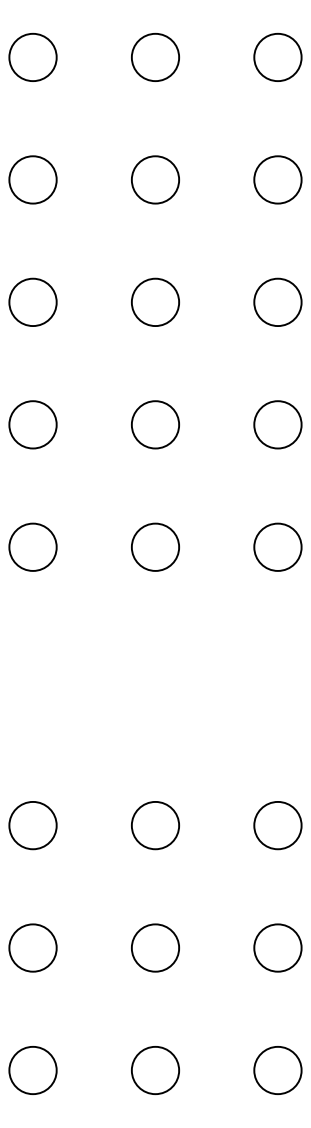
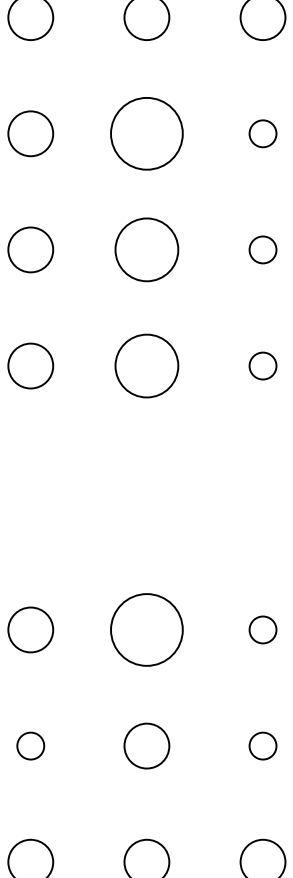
circle: (155, 302) -> (146, 133), size x1.6
circle: (277, 302) -> (262, 133), size x0.6
circle: (155, 424) -> (146, 249), size x1.4
circle: (277, 424) -> (262, 249), size x0.6
circle: (155, 546) -> (146, 365), size x1.4
circle: (277, 546) -> (262, 365), size x0.6
circle: (155, 825) -> (146, 629), size x1.6
circle: (277, 825) -> (262, 629), size x0.6
circle: (32, 947) -> (30, 745), size x0.6
circle: (277, 947) -> (262, 745), size x0.6

